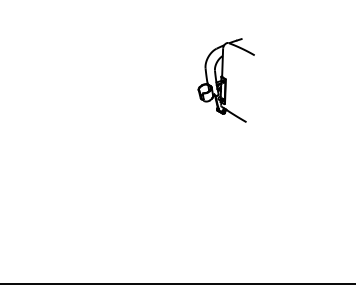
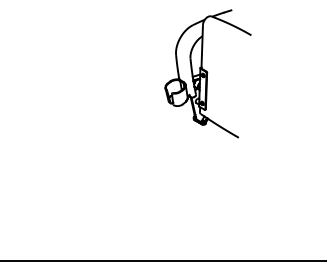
part: (225, 80) -> (207, 73), size x1.67

